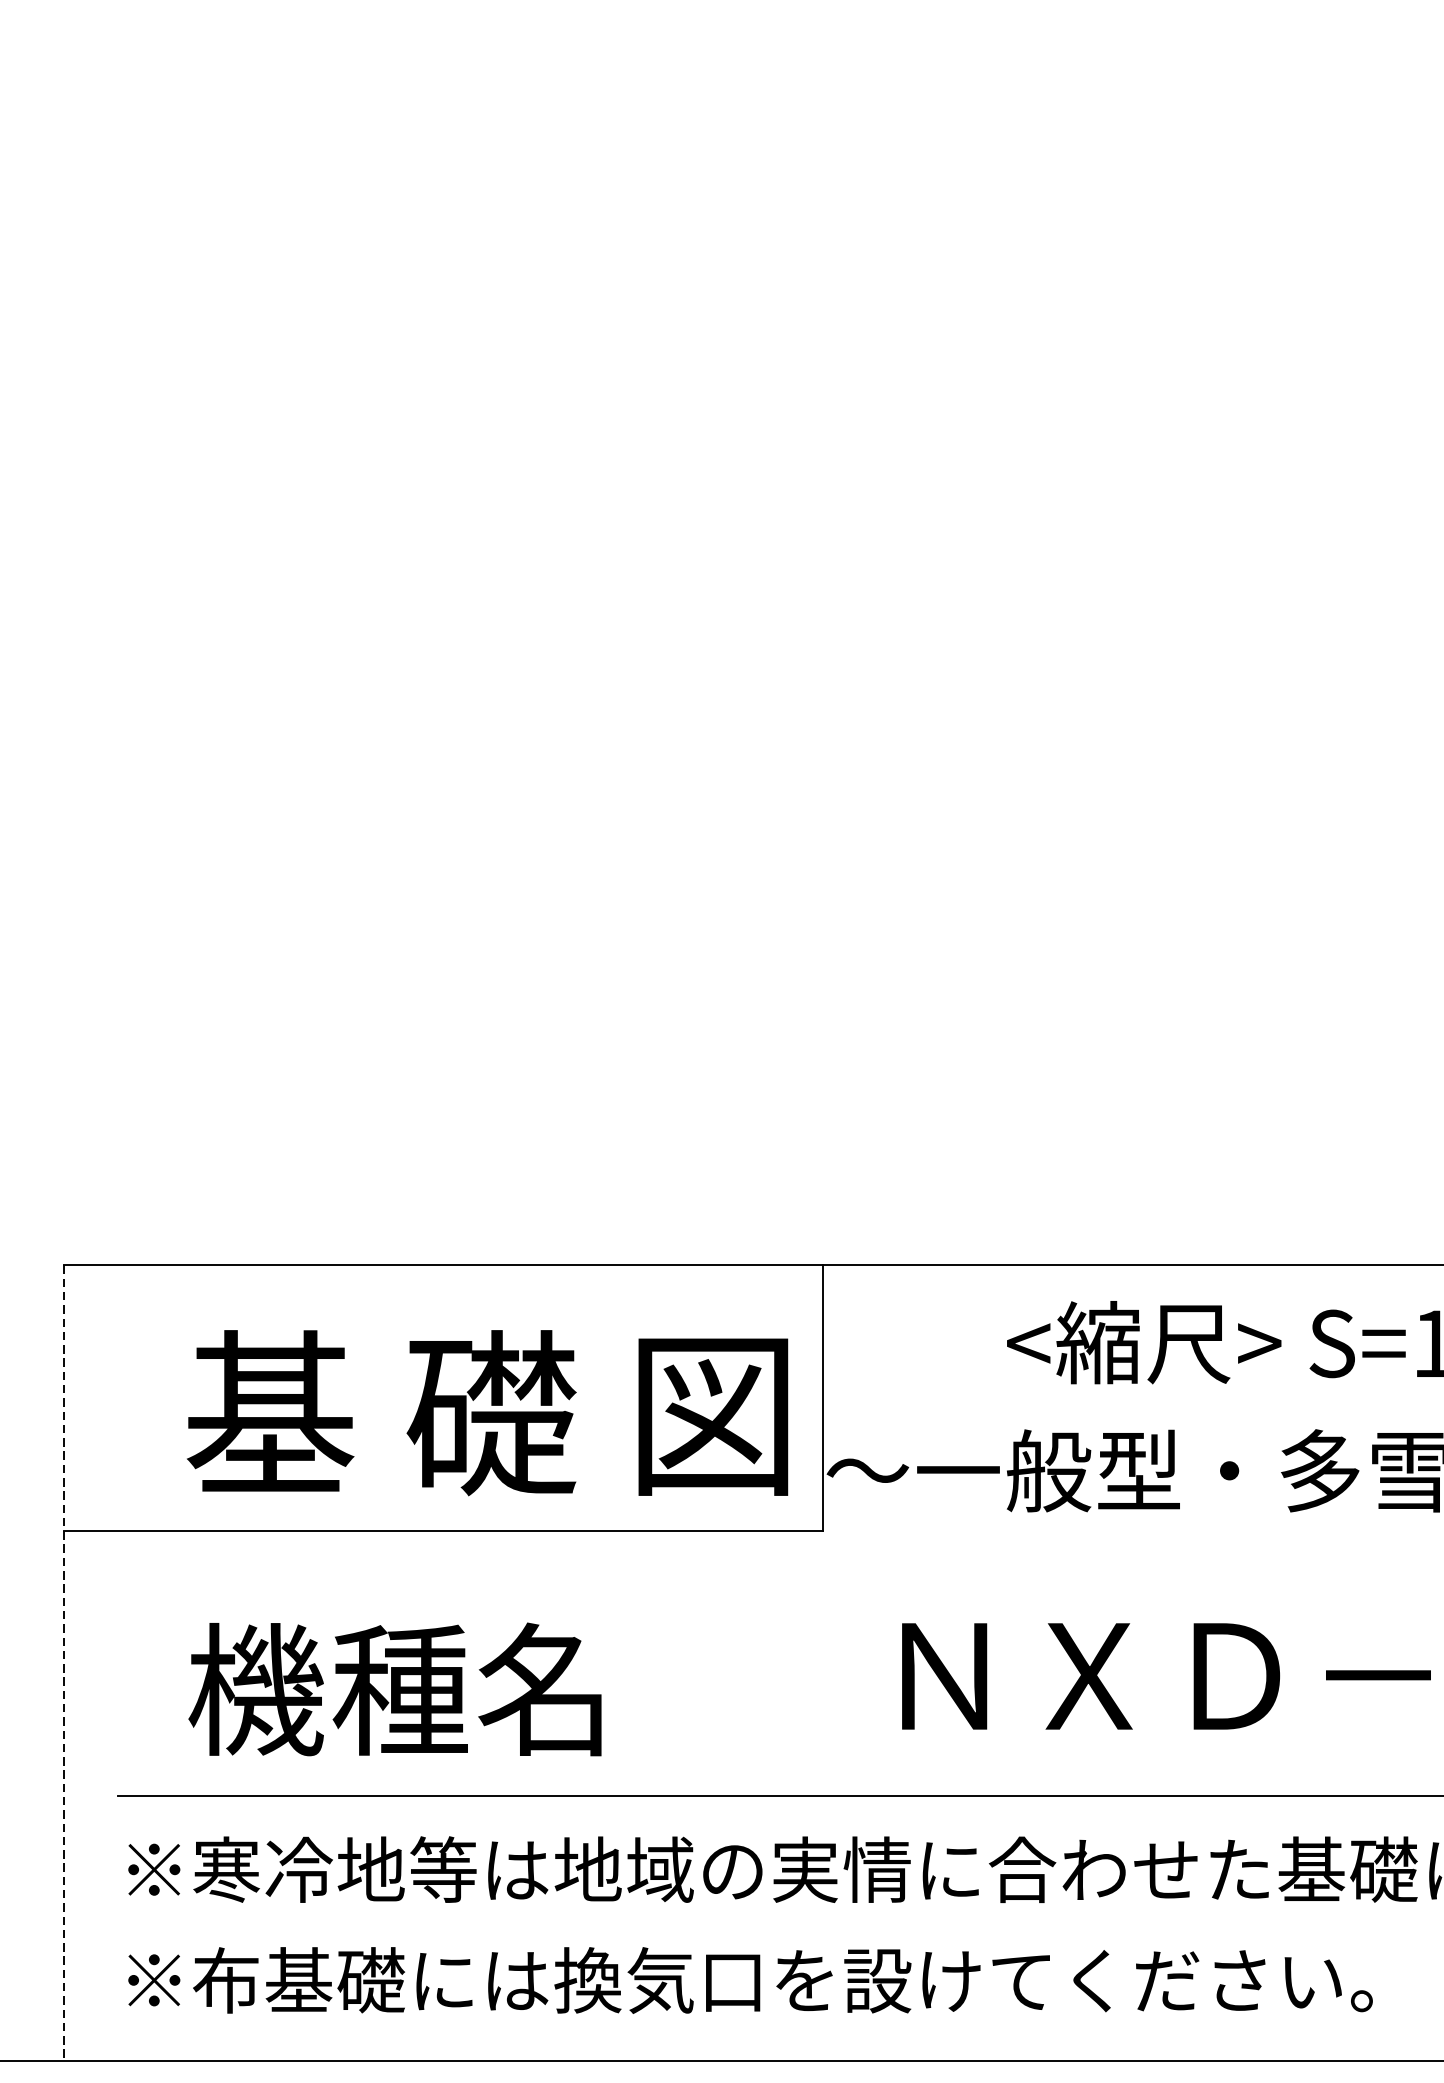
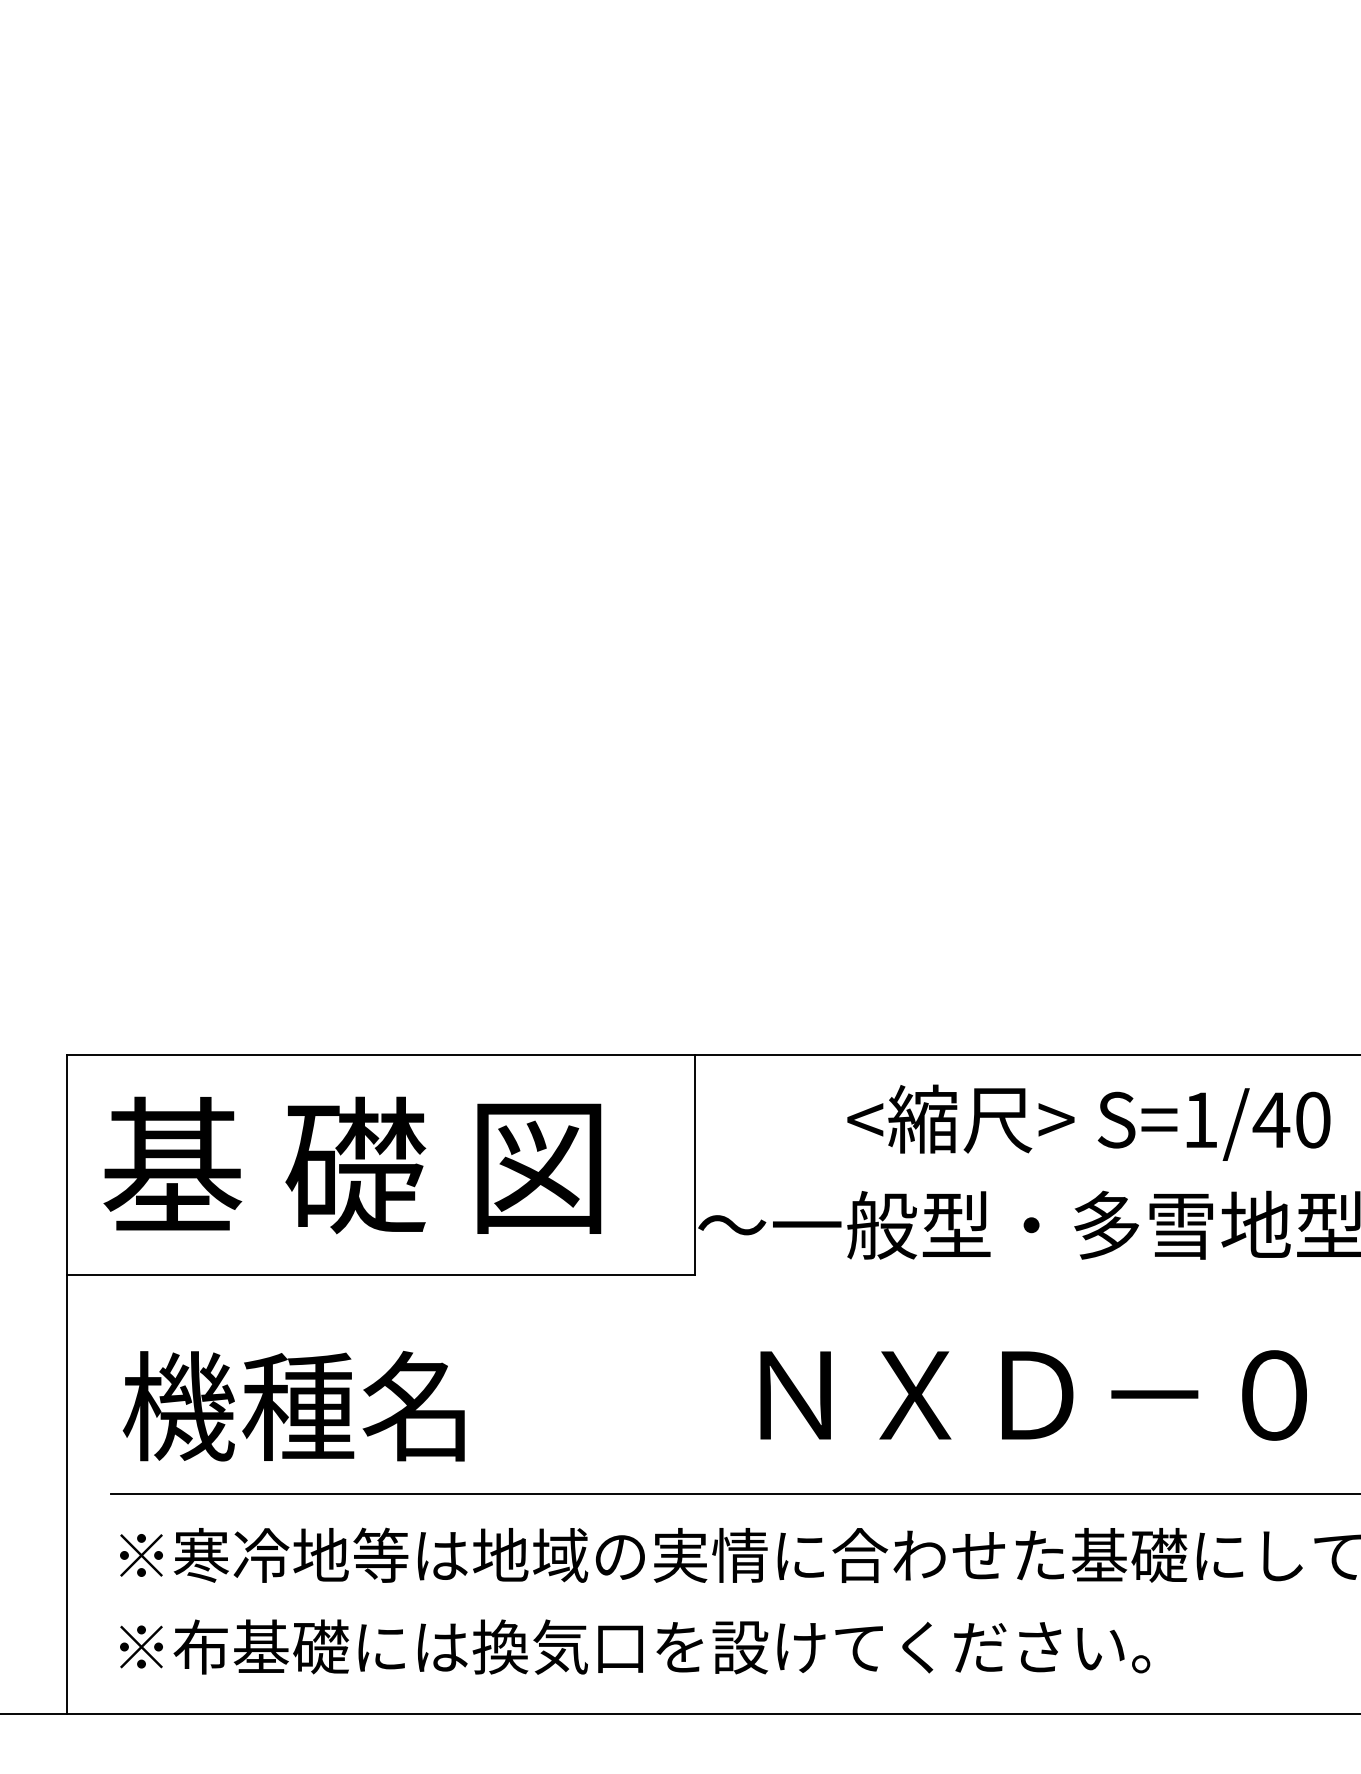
text: (487, 1413) -> (352, 1165), moved
line: (64, 1663) -> (67, 1384), dashed -> solid
text: (394, 1689) -> (293, 1406), moved

